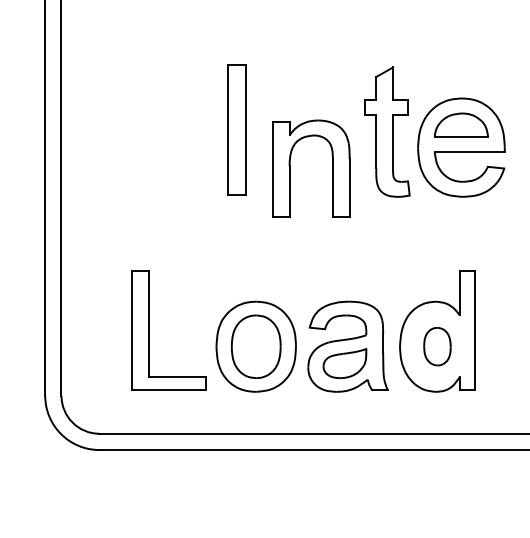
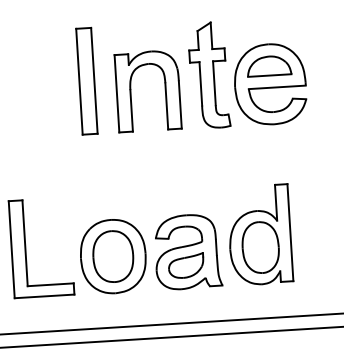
part: (290, 168) -> (131, 91), moved
part: (437, 346) -> (260, 247), size x1.67

